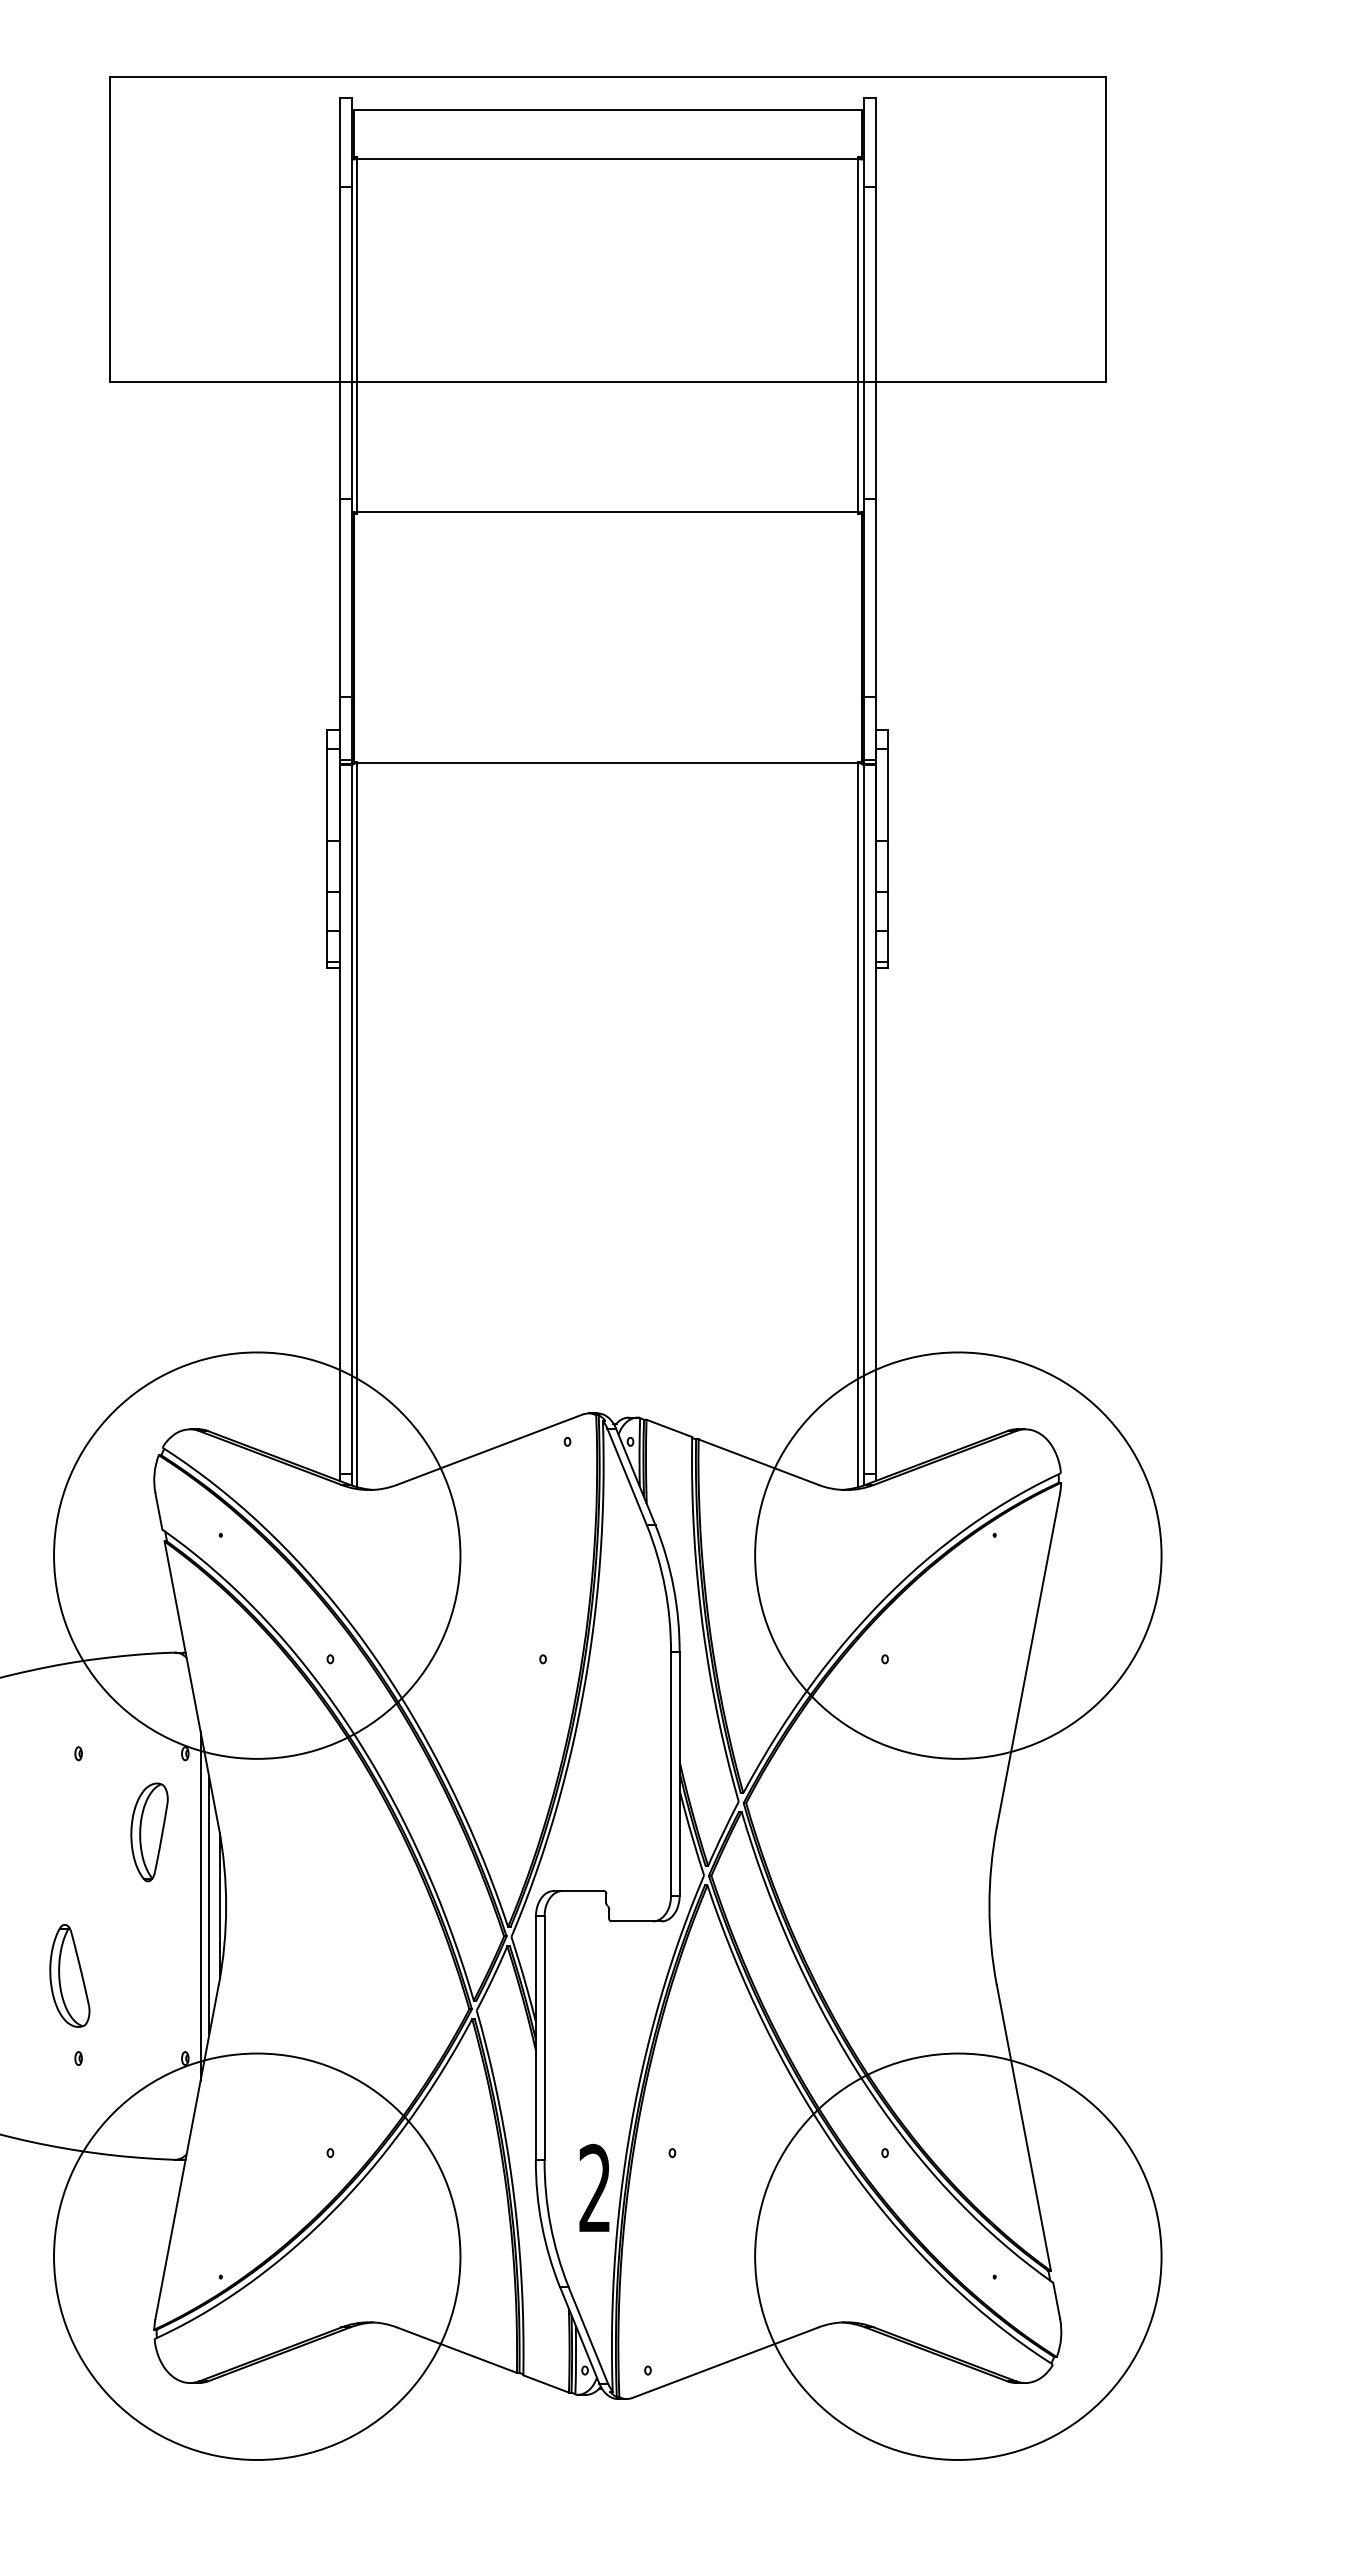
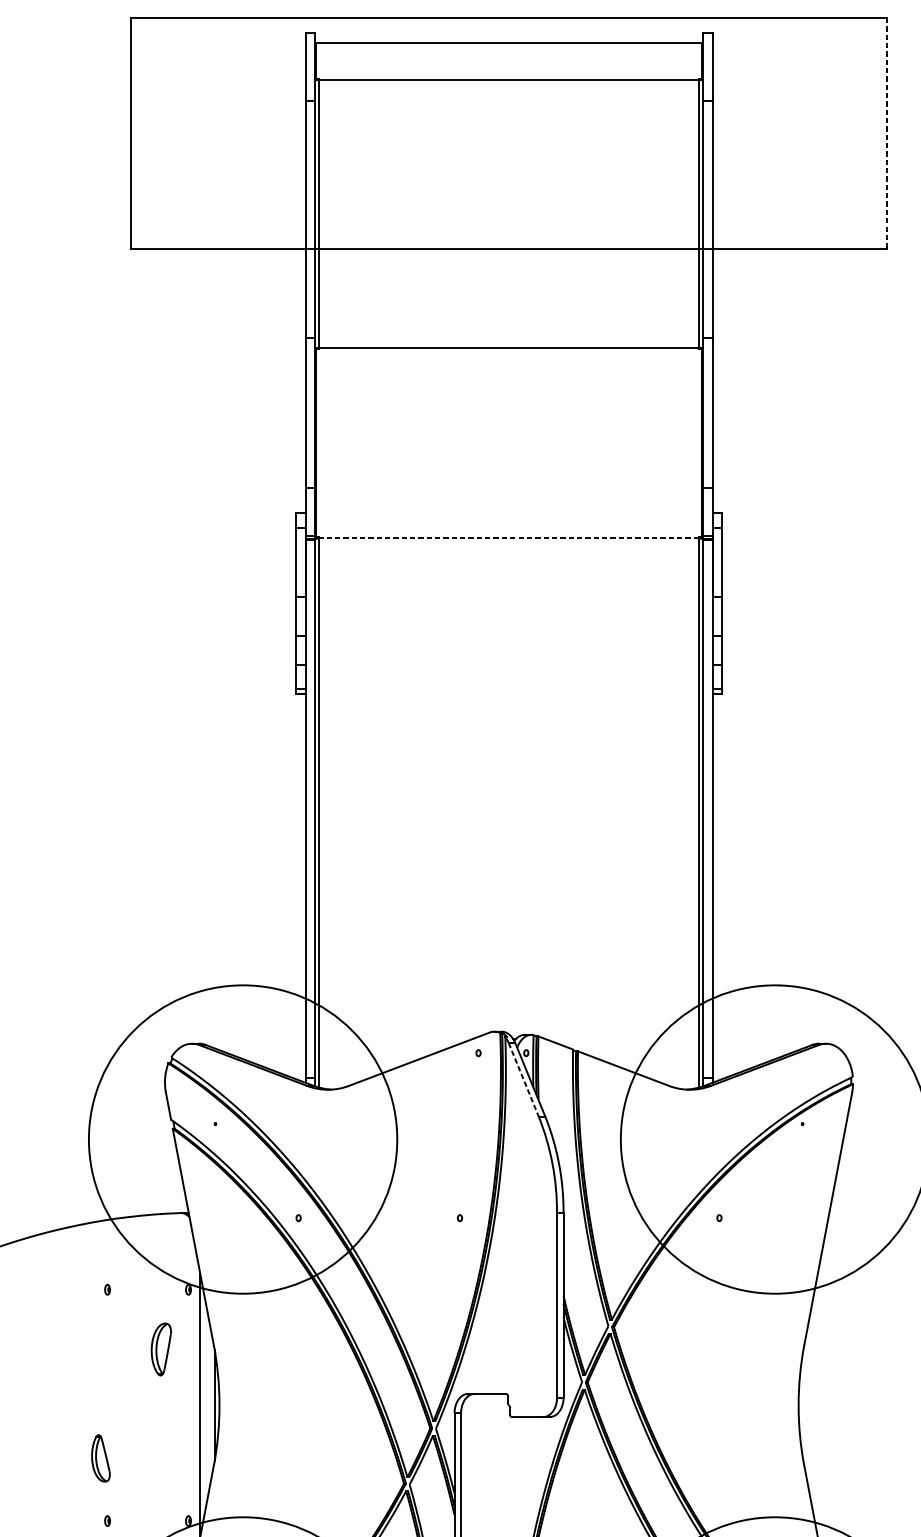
line: (1105, 230) -> (886, 134), solid -> dashed
line: (607, 763) -> (508, 538), solid -> dashed
line: (627, 1477) -> (524, 1080), solid -> dashed
part: (149, 1832) -> (161, 1349), size x0.7
line: (209, 1906) -> (206, 1405), removed
part: (69, 1975) -> (100, 1458), size x0.6

